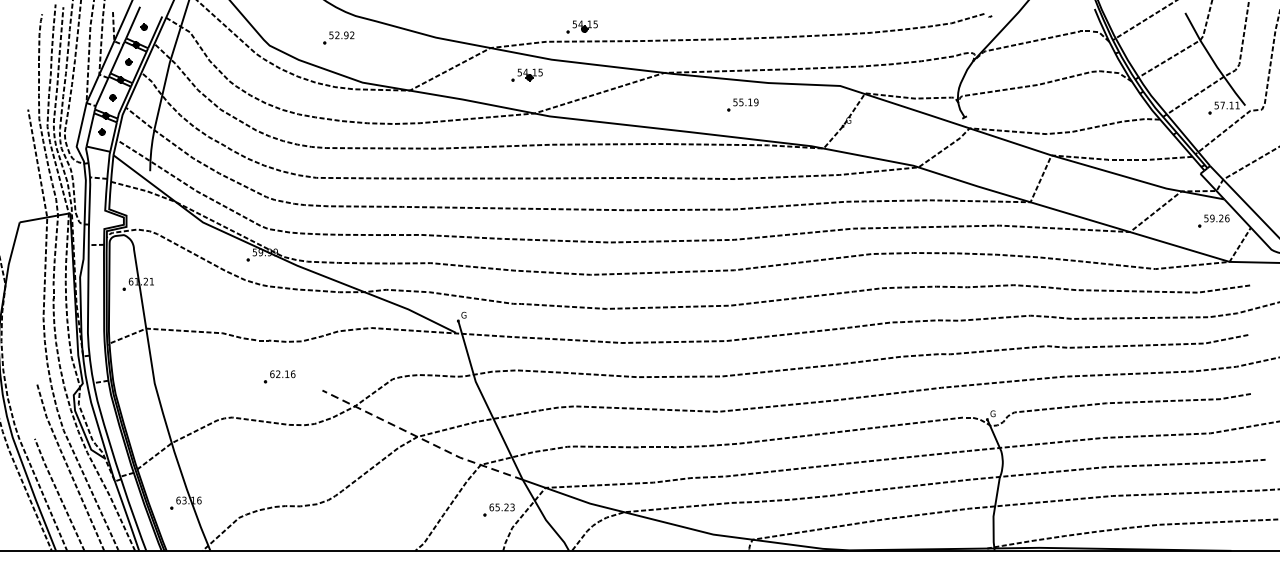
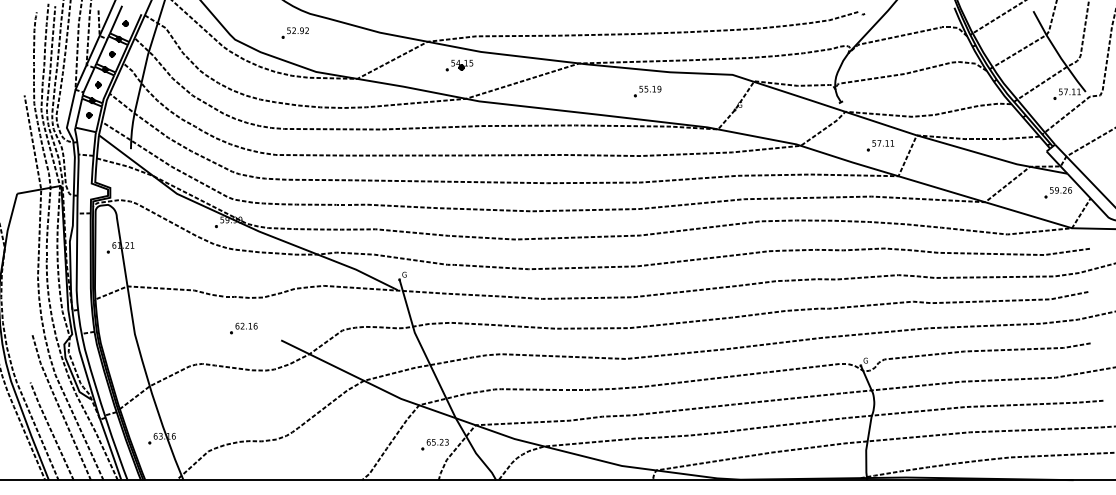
part: (582, 27) -> (507, 23), removed
part: (1009, 167) -> (880, 145), added
line: (421, 438) -> (367, 382), dashed -> solid

